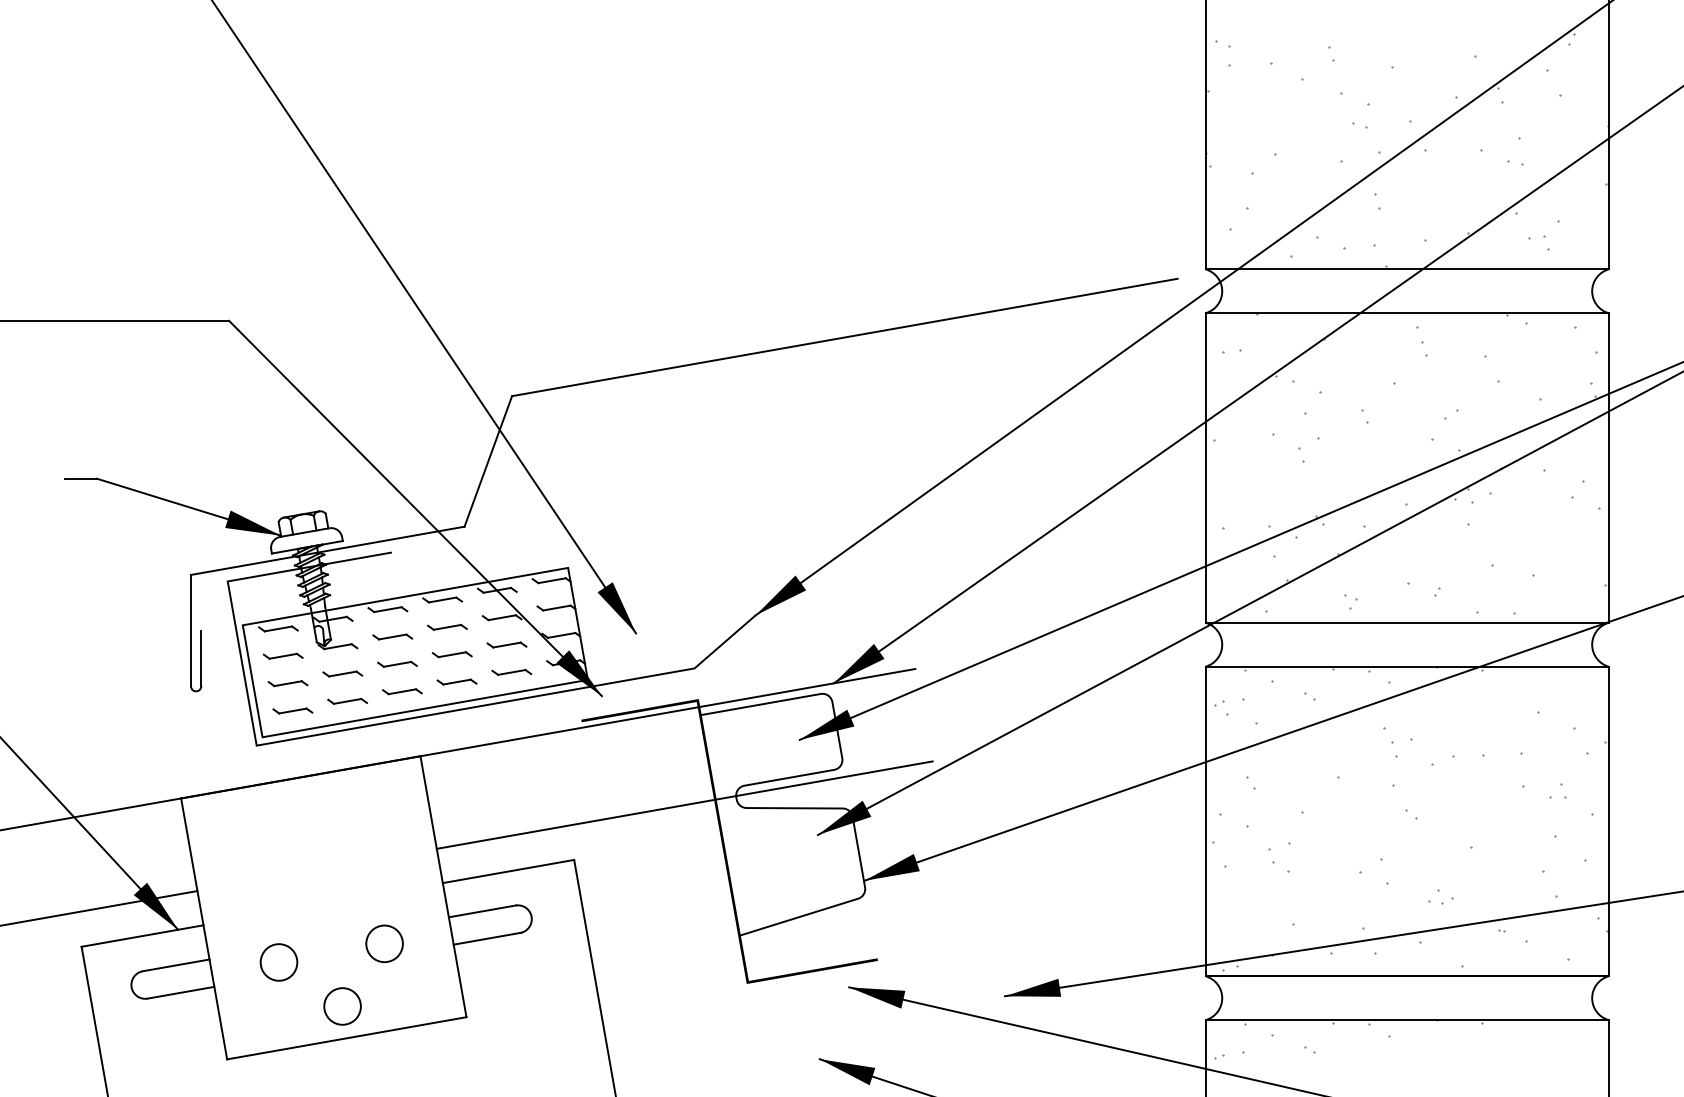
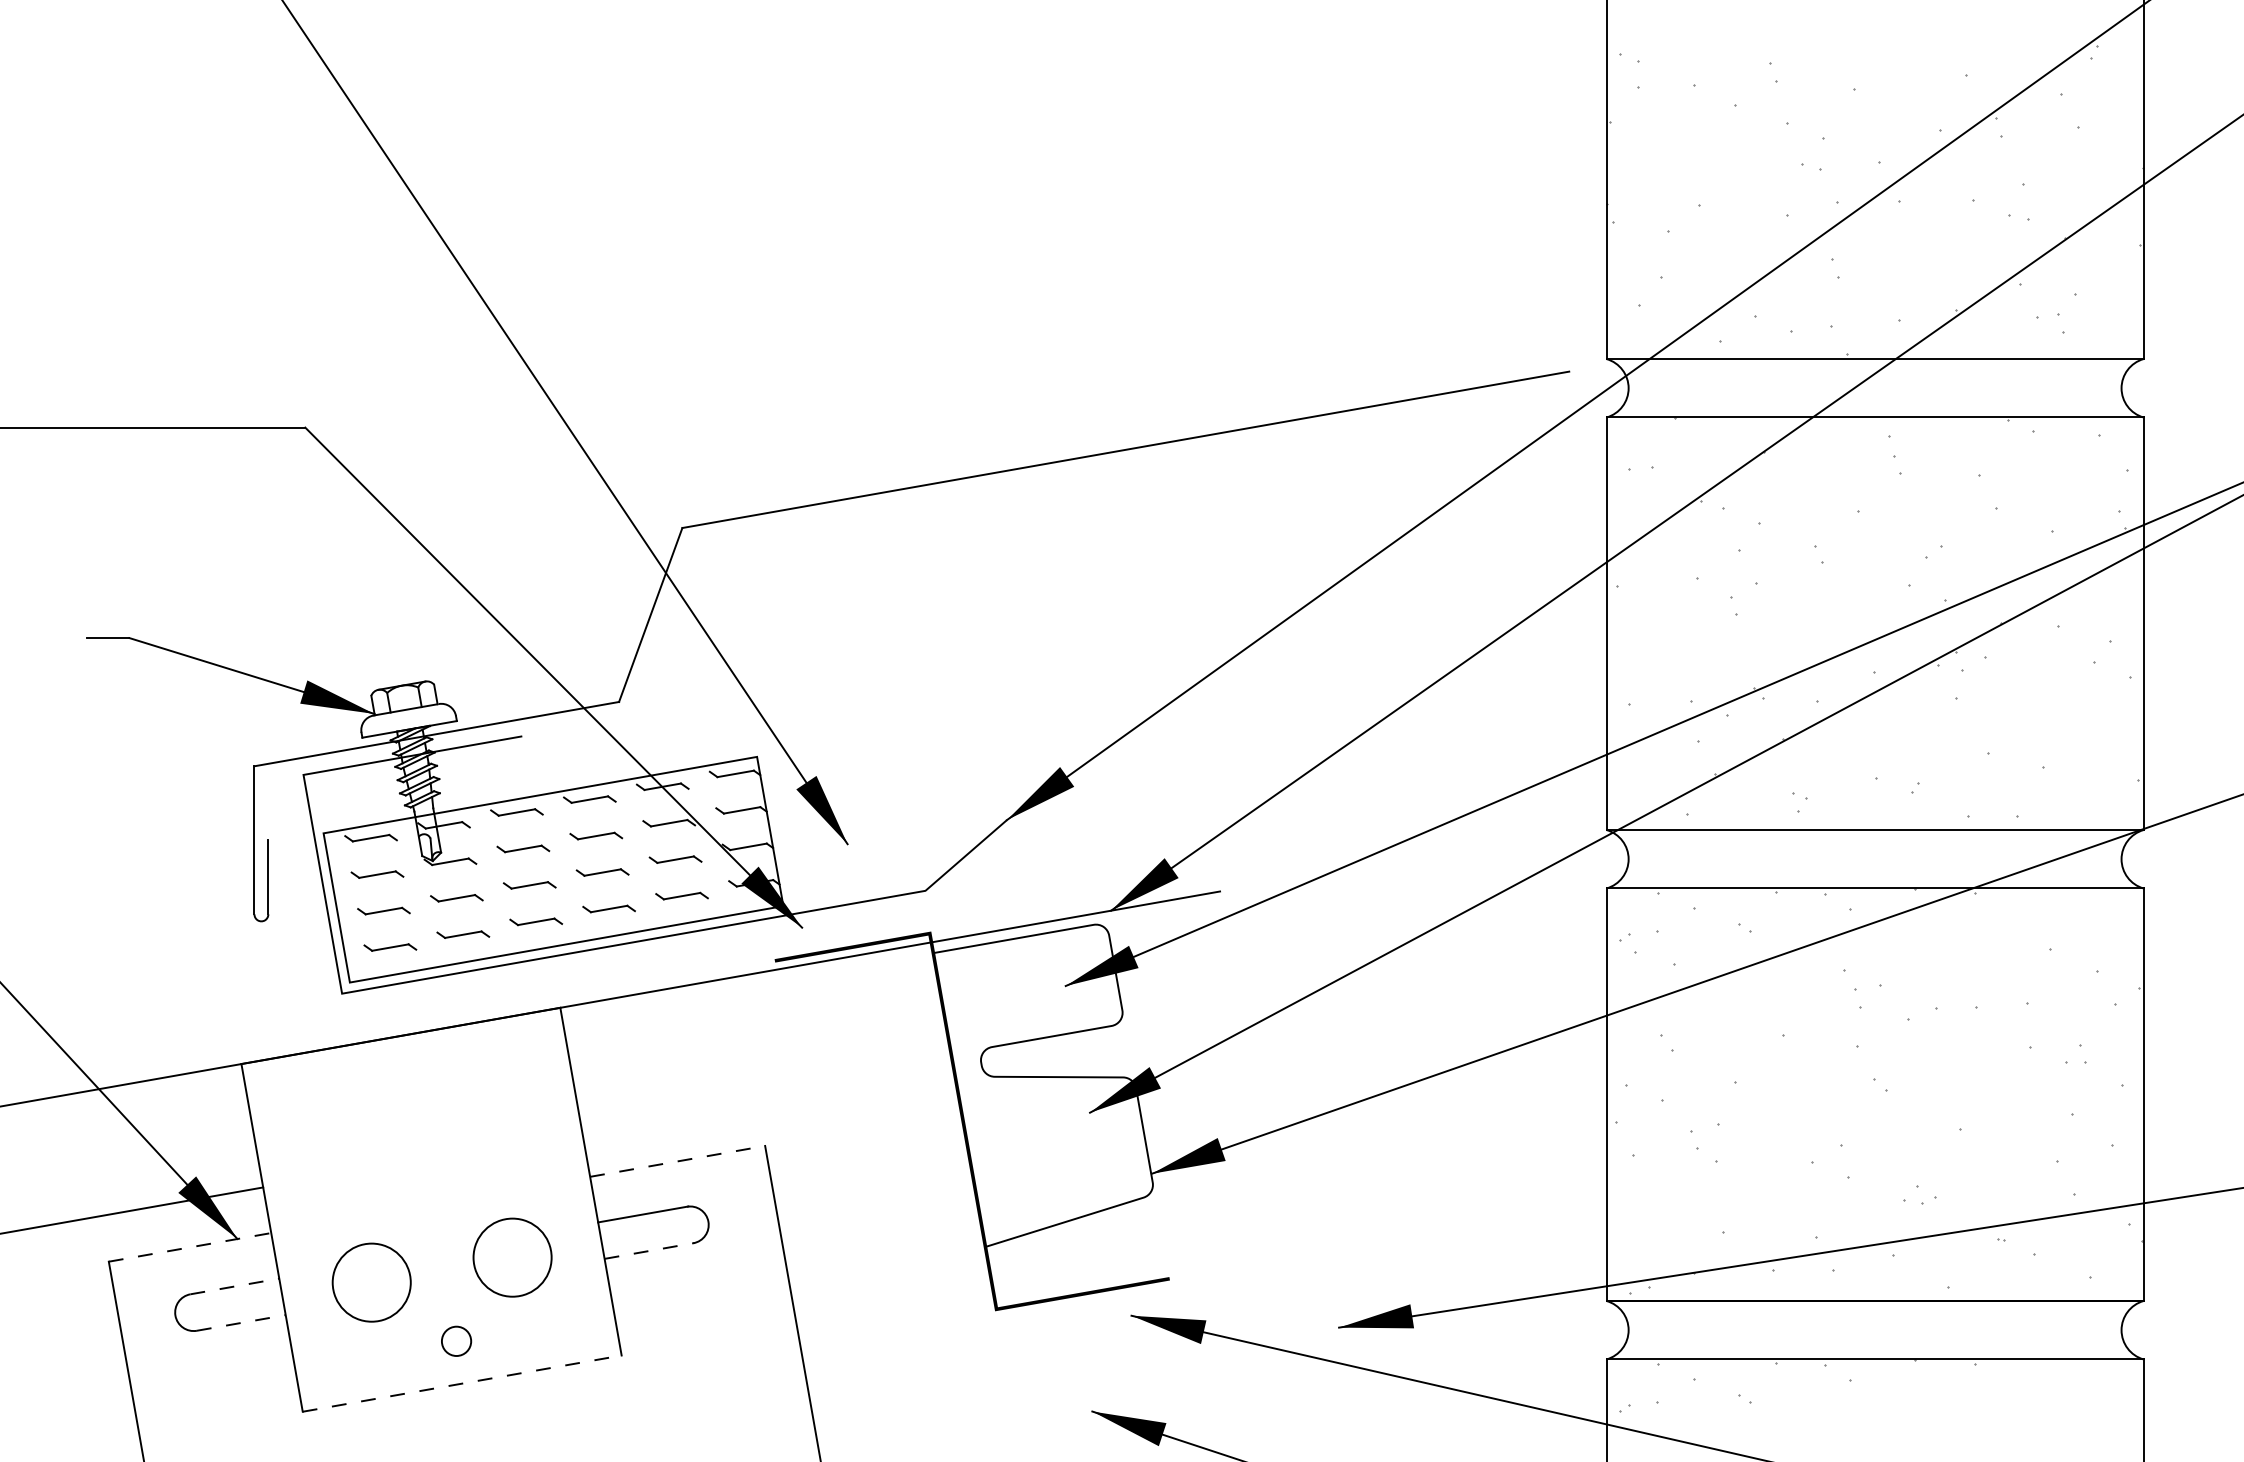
line: (684, 804) -> (912, 1072), removed
line: (508, 871) -> (677, 1161), solid -> dashed
line: (142, 936) -> (190, 1247), solid -> dashed
line: (487, 938) -> (649, 1250), solid -> dashed
circle: (384, 943) -> (512, 1257), size x1.6
circle: (278, 962) -> (371, 1282), size x1.6
line: (176, 965) -> (235, 1286), solid -> dashed
line: (181, 992) -> (241, 1322), solid -> dashed
circle: (342, 1006) -> (456, 1341), size x0.6
line: (347, 1038) -> (462, 1383), solid -> dashed

